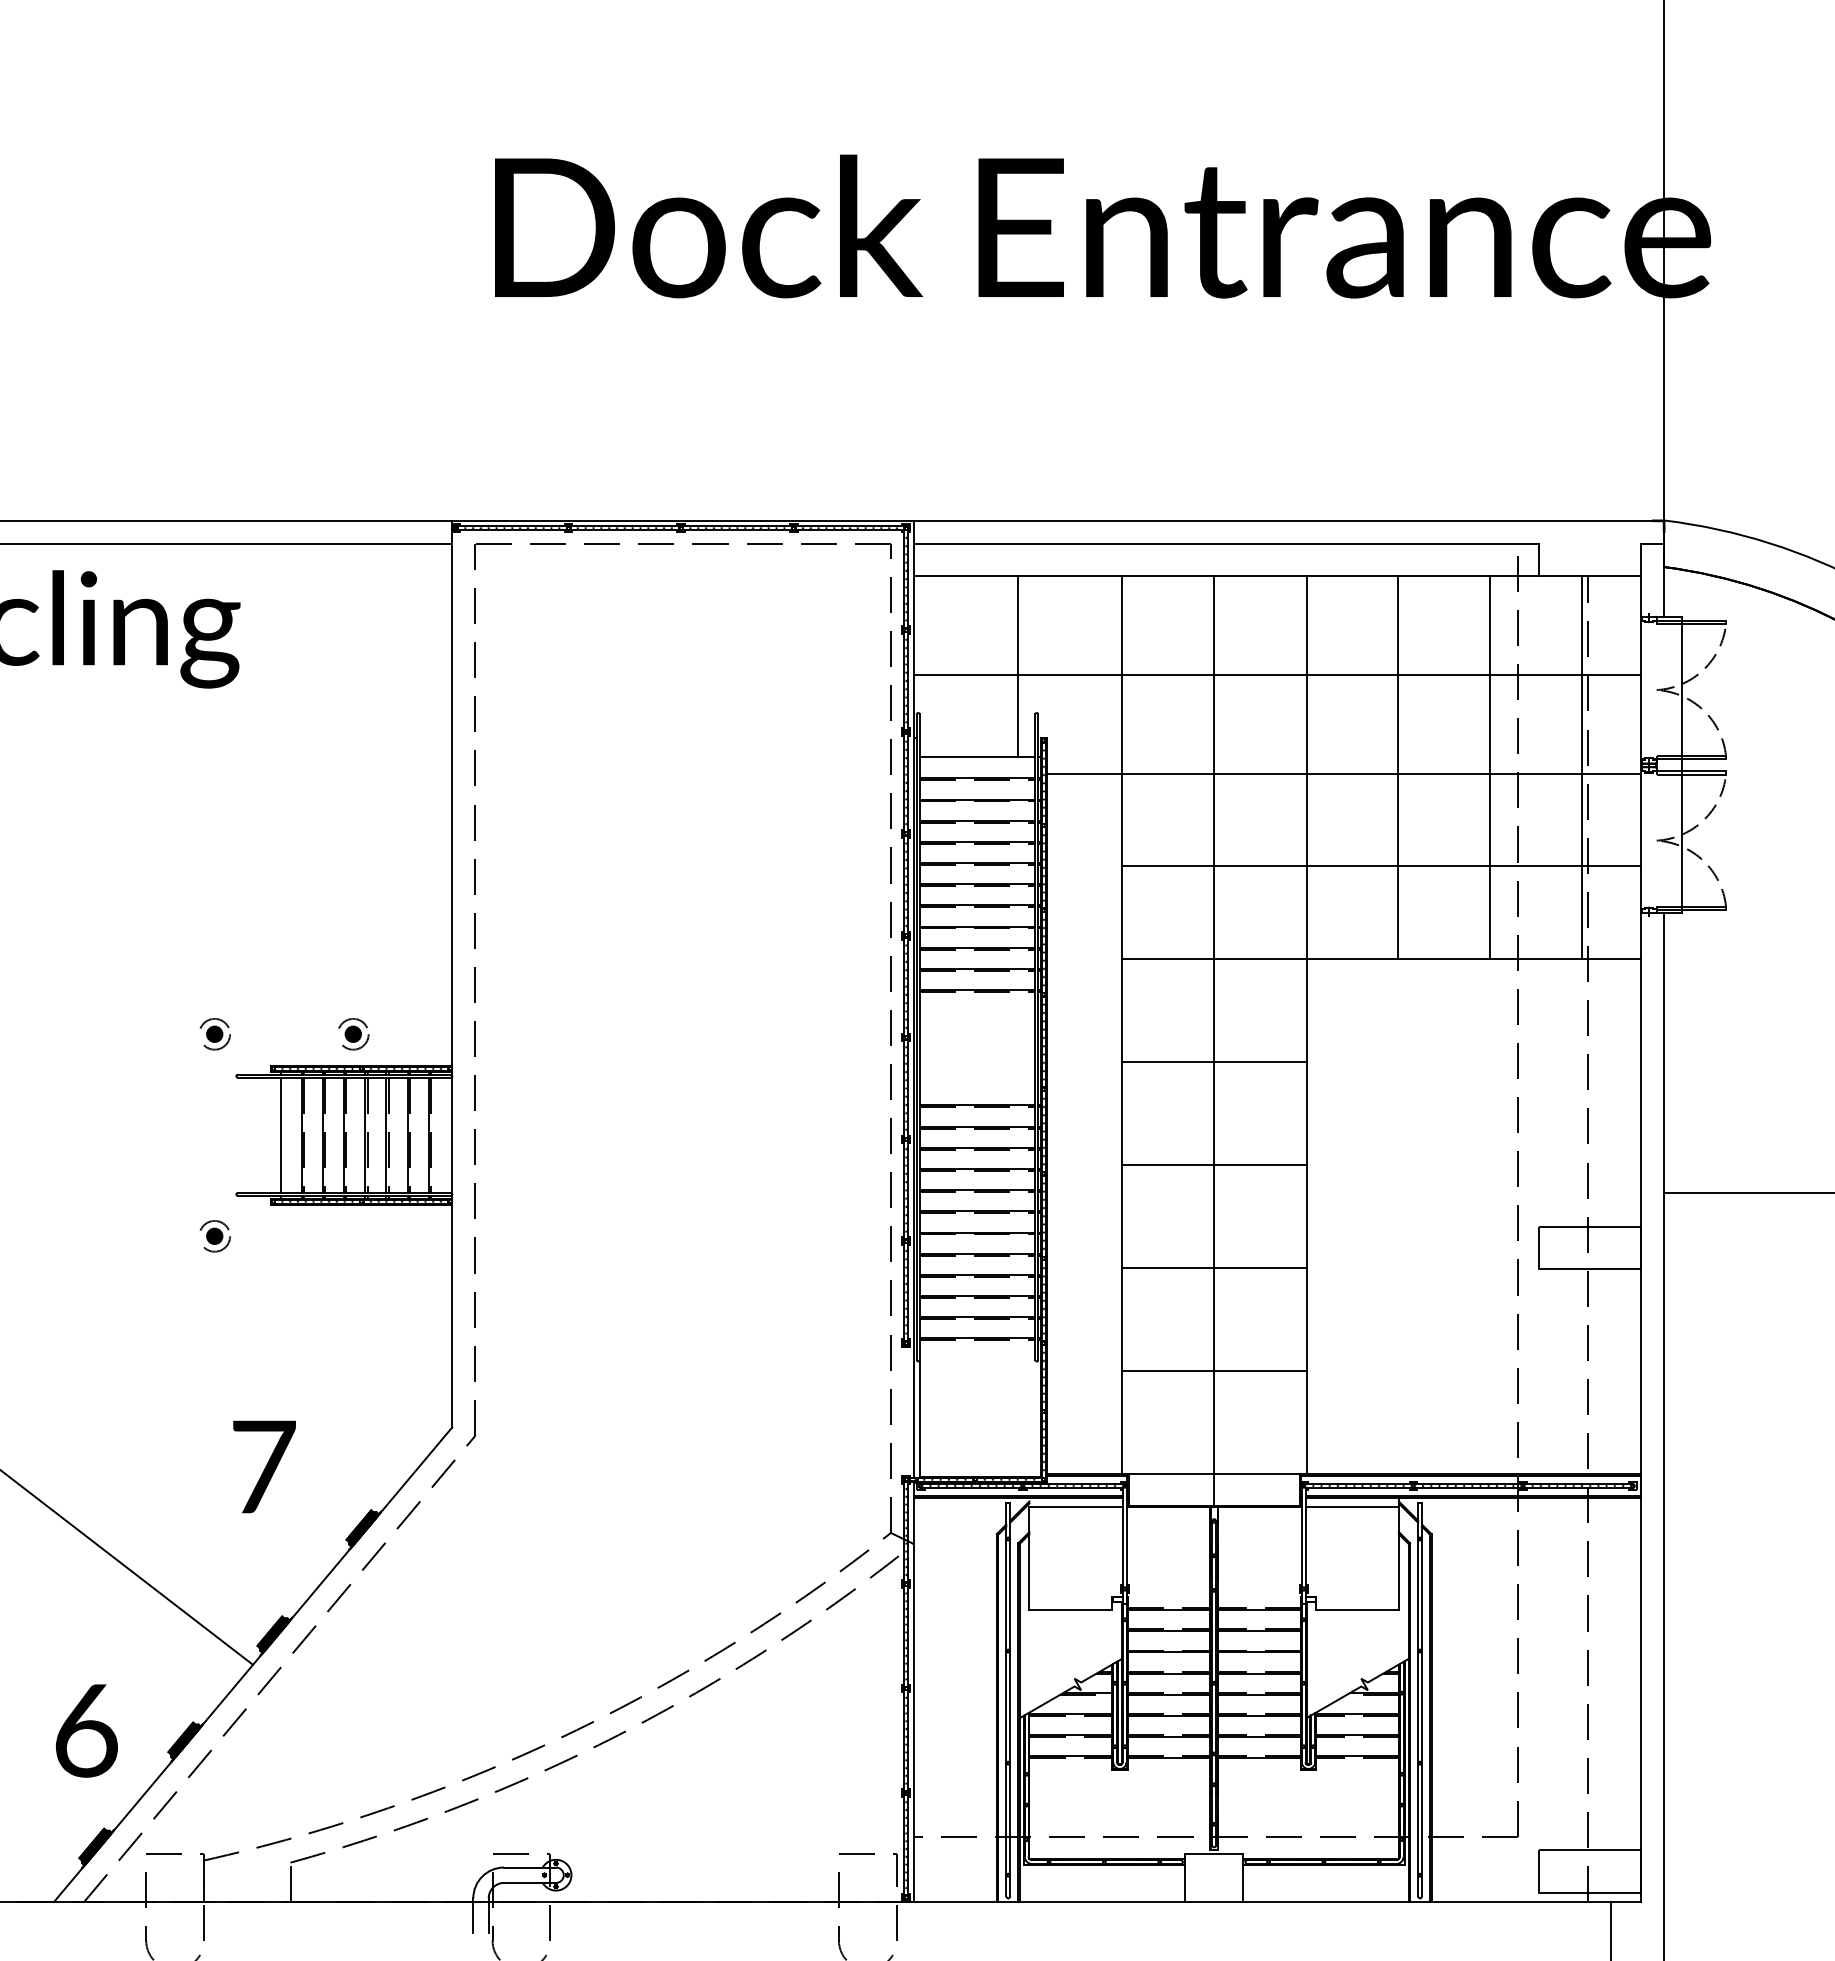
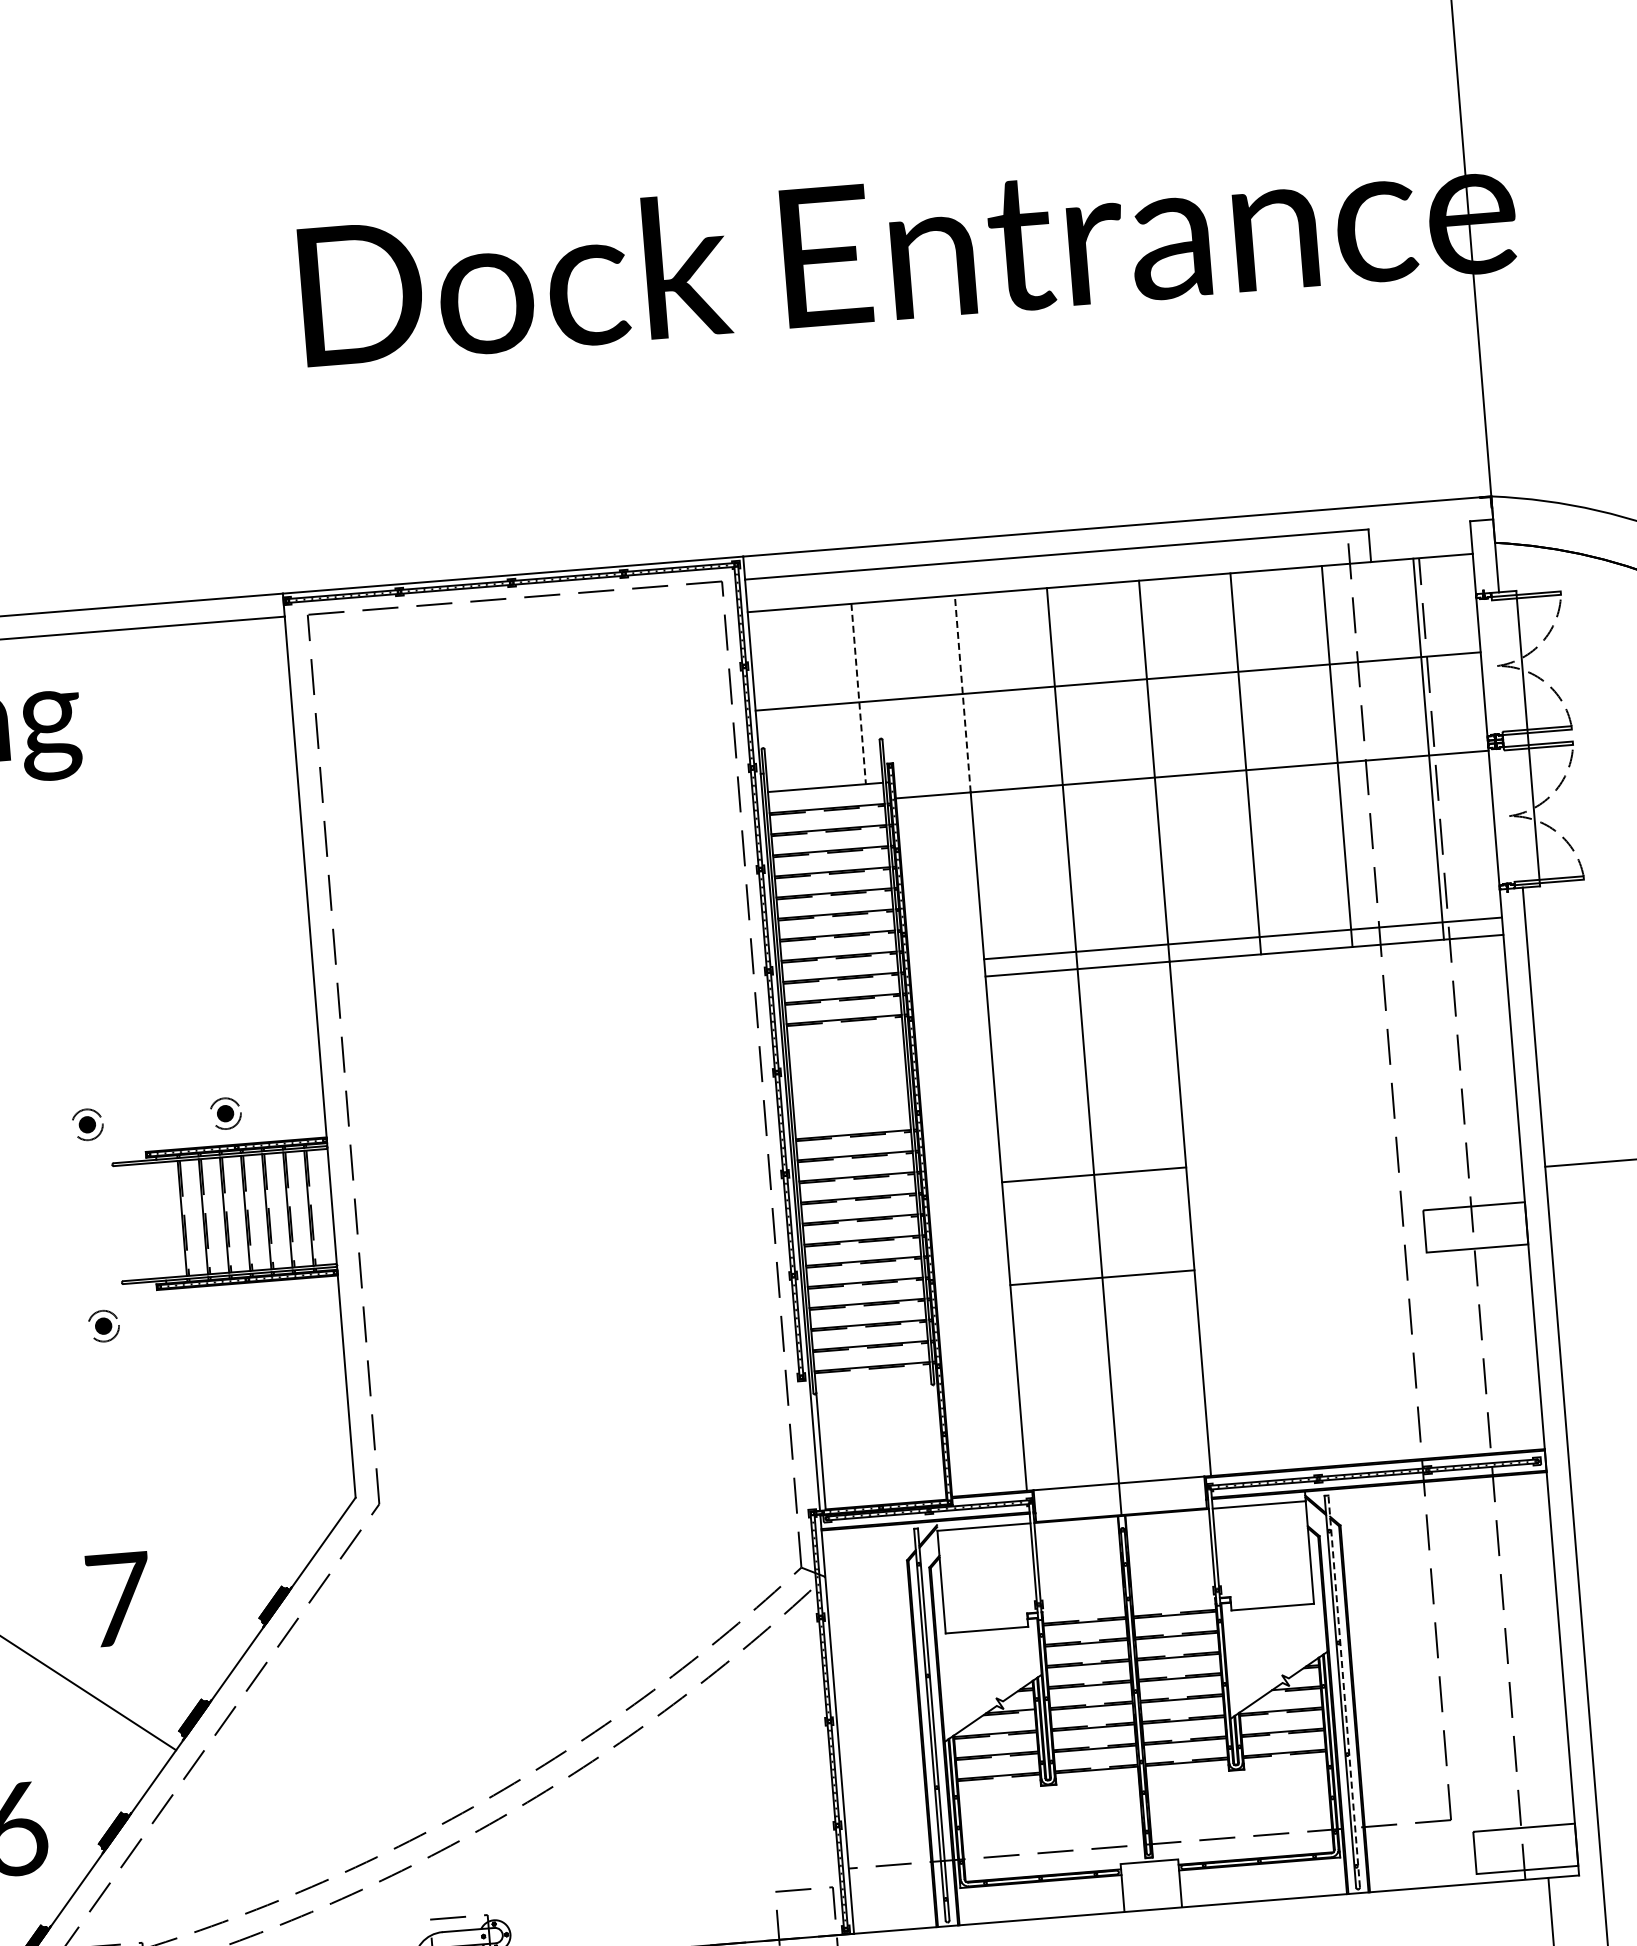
line: (1018, 667) -> (859, 694), solid -> dashed
line: (1121, 675) -> (962, 694), solid -> dashed
line: (1381, 866) -> (1243, 938), moved
line: (1213, 1061) -> (1085, 1071), removed
line: (280, 1135) -> (161, 1220), removed
line: (1213, 1371) -> (1110, 1380), removed
text: (264, 1466) -> (119, 1598), moved
line: (1422, 1699) -> (1344, 1691), solid -> dashed

